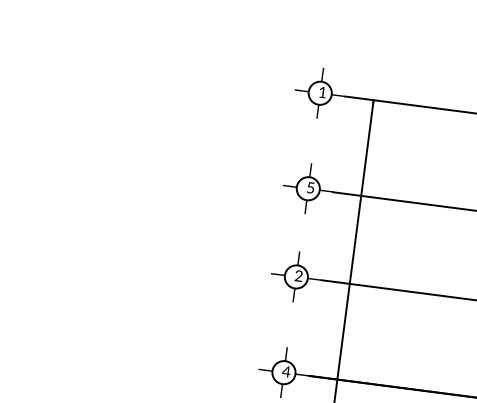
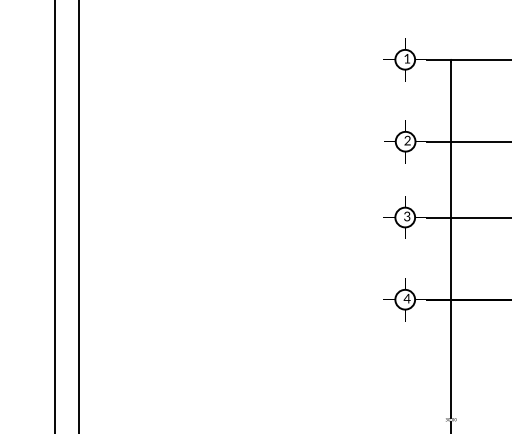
text: (310, 187) -> (407, 140), 5 -> 2
text: (298, 278) -> (407, 218), 2 -> 3

